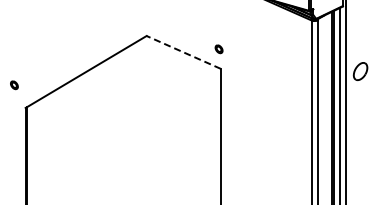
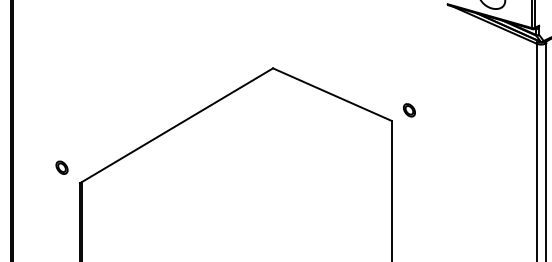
part: (218, 49) -> (408, 110), moved
line: (183, 52) -> (331, 94), dashed -> solid
part: (14, 85) -> (62, 168), moved

